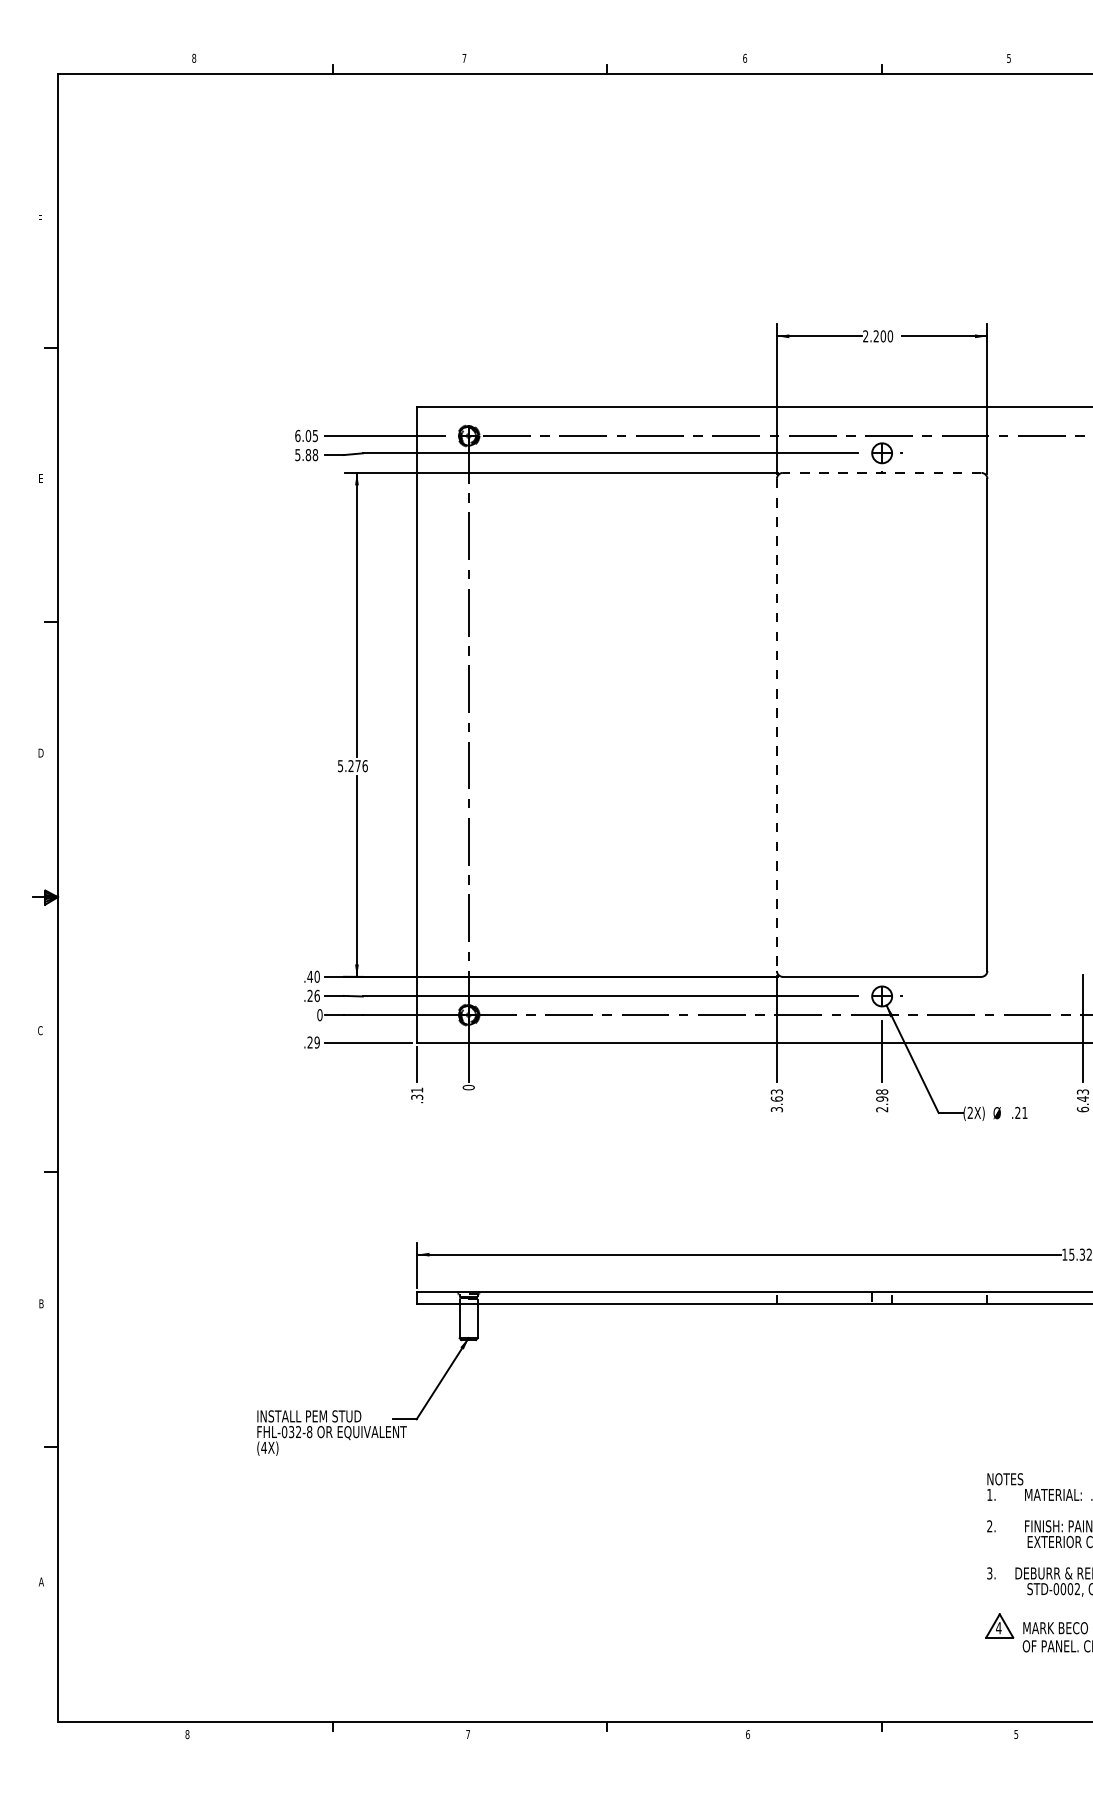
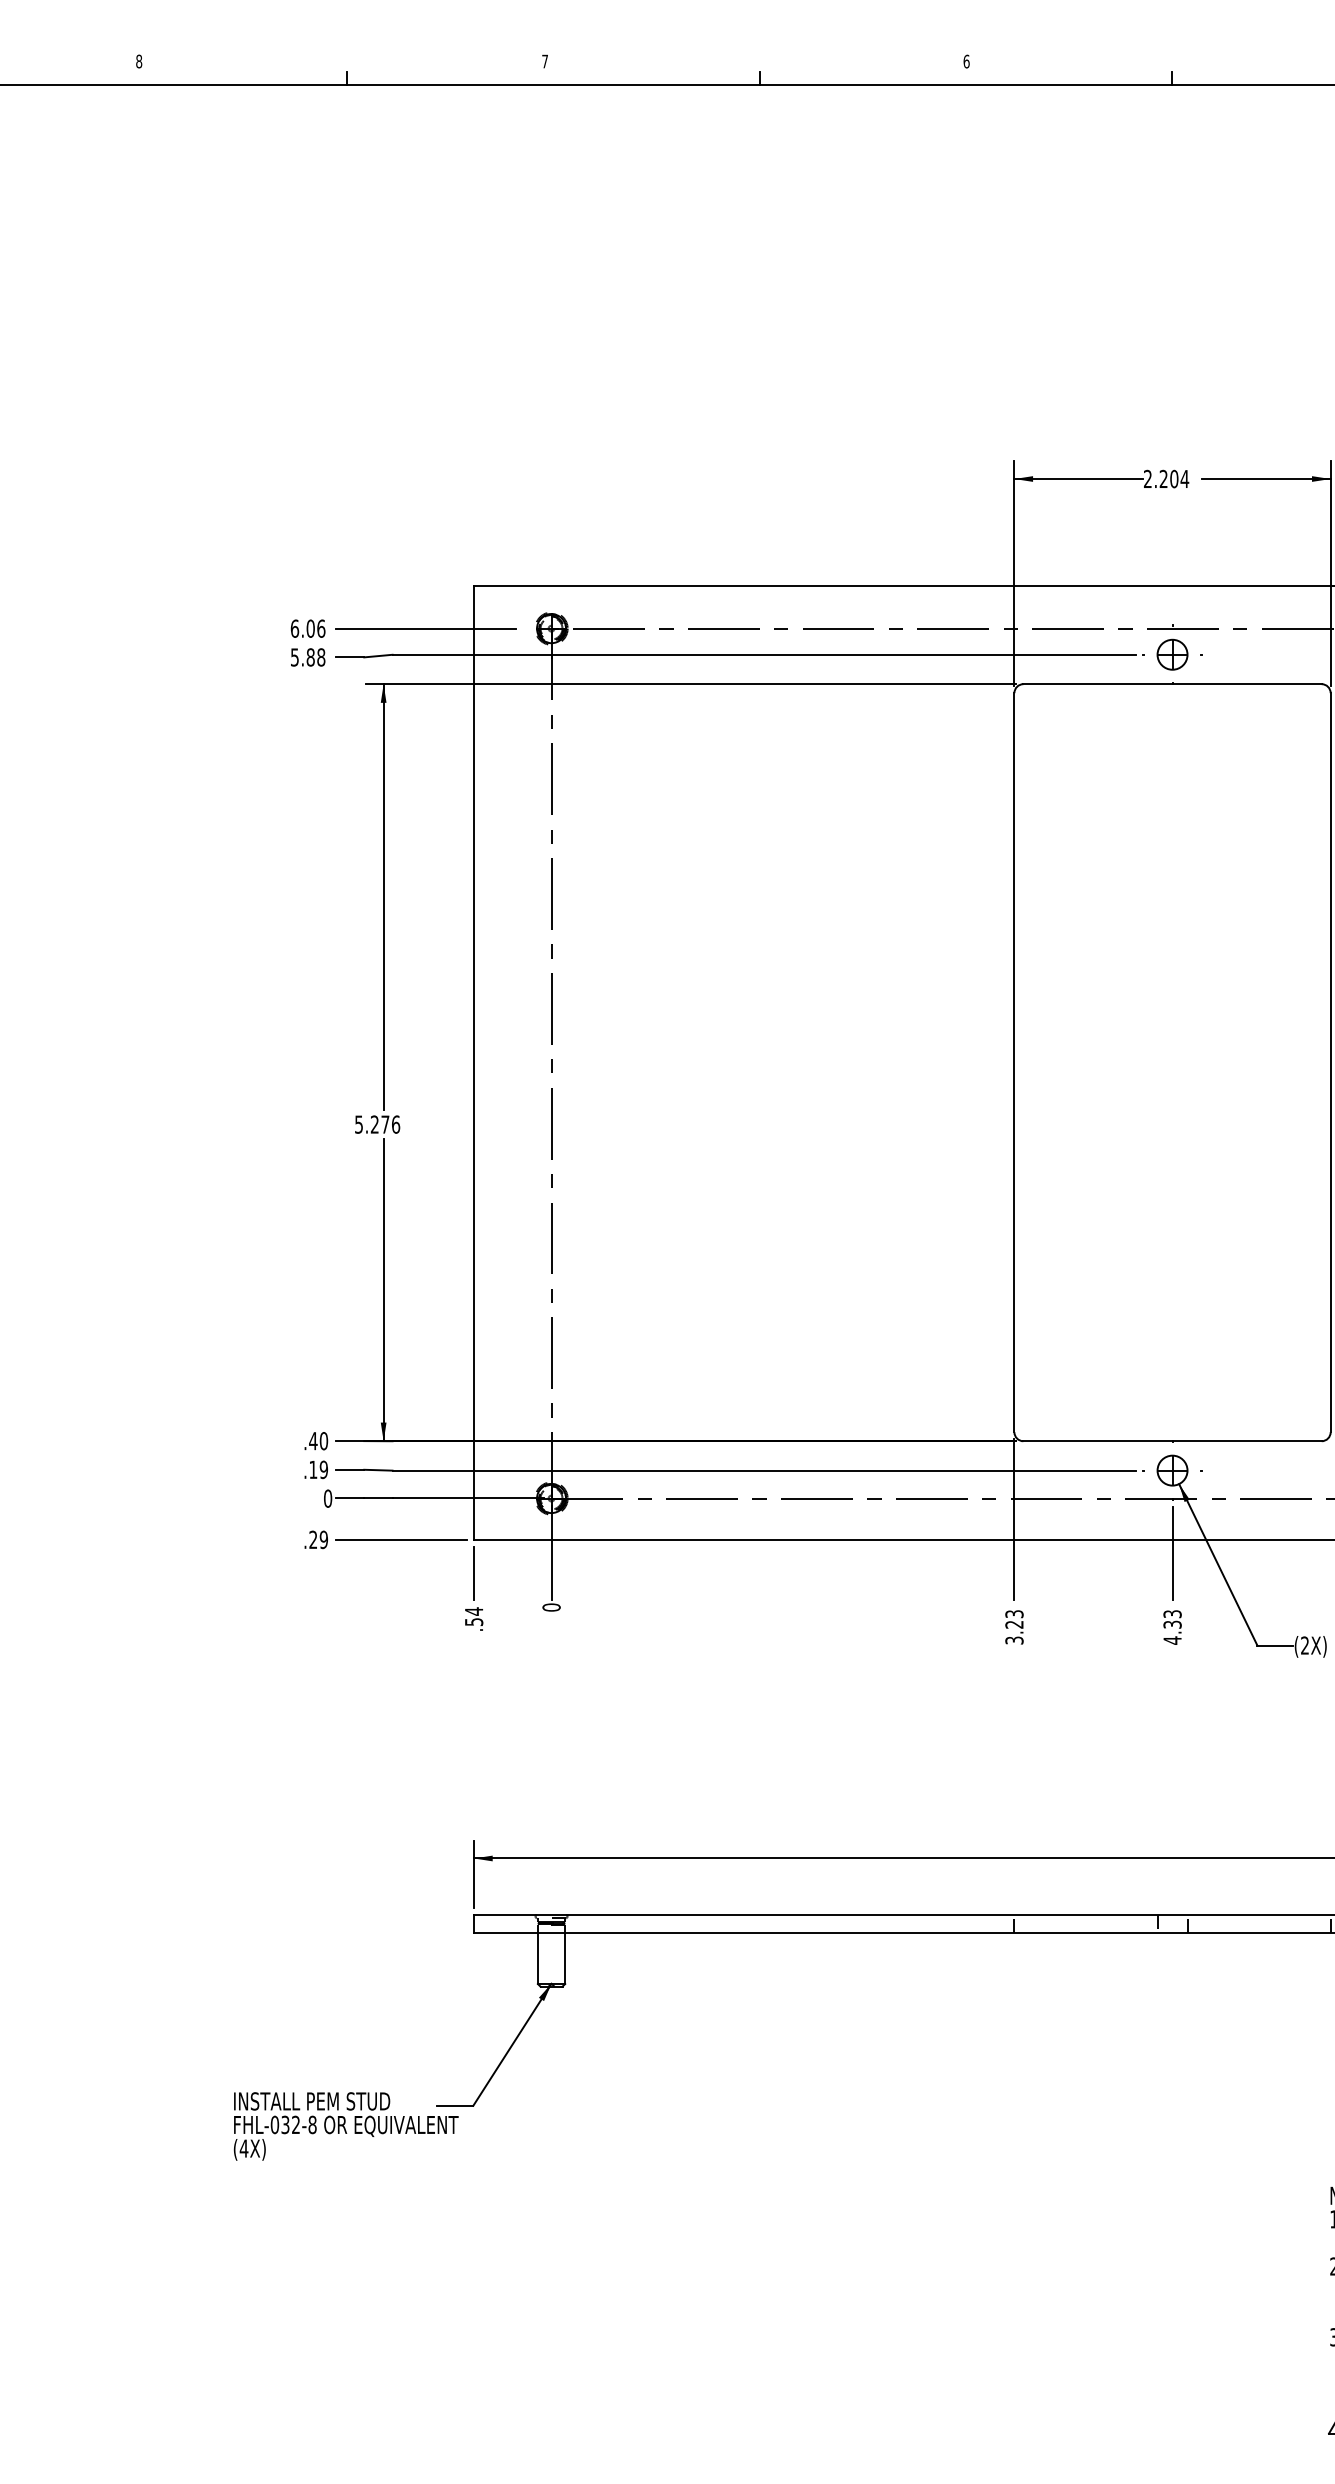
text: (890, 336) -> (1185, 479), 2.200 -> 2.204
text: (315, 435) -> (321, 628), 6.05 -> 6.06
line: (881, 472) -> (1171, 683), dashed -> solid
line: (776, 725) -> (1013, 1063), dashed -> solid
text: (313, 995) -> (318, 1469), .26 -> .19
text: (417, 1093) -> (474, 1616), .31 -> .54
text: (776, 1098) -> (1013, 1623), 3.63 -> 3.23
text: (882, 1100) -> (1173, 1626), 2.98 -> 4.33

